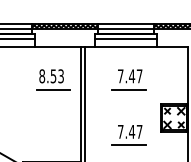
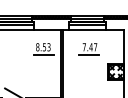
part: (127, 135) -> (88, 82), removed

